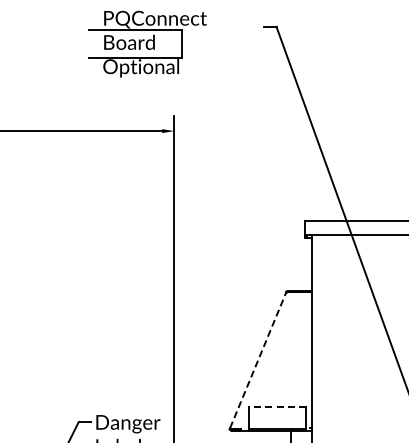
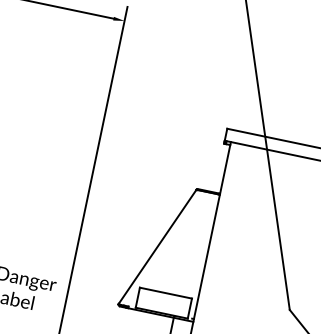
line: (258, 360) -> (157, 247), dashed -> solid
line: (276, 406) -> (165, 292), dashed -> solid

